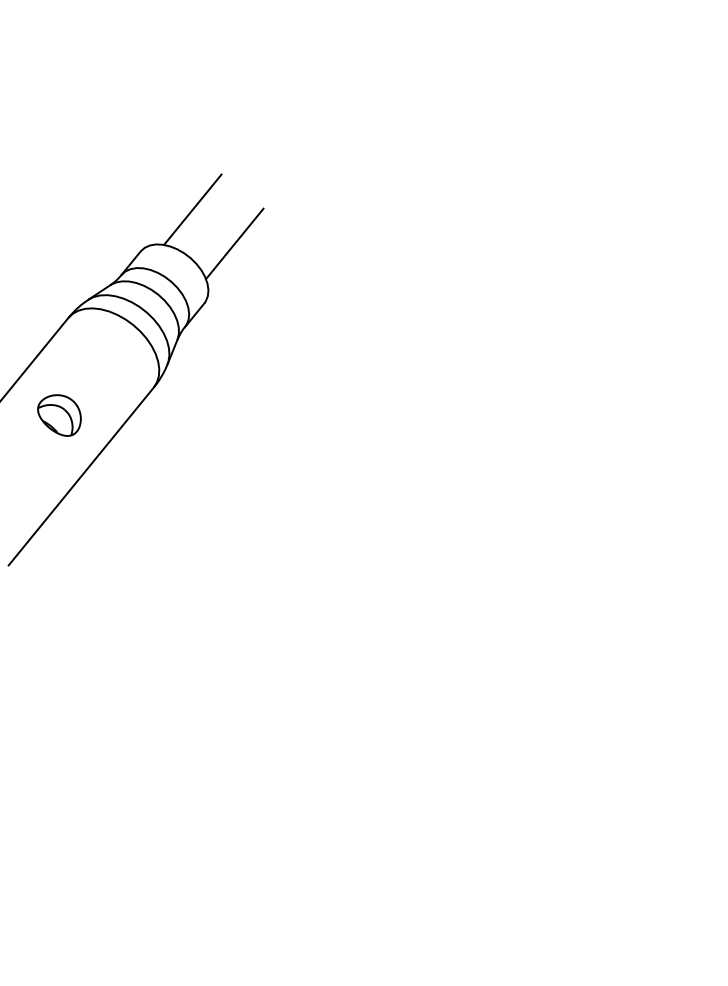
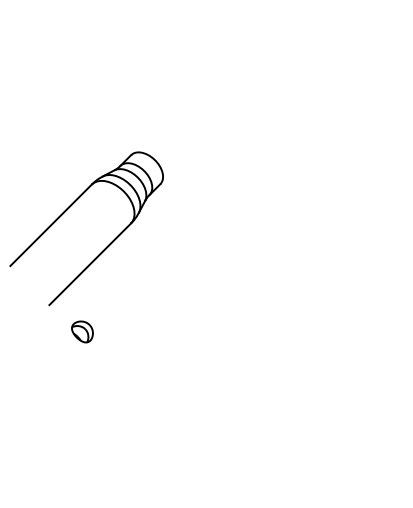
line: (193, 208) -> (159, 136), removed
line: (234, 242) -> (178, 155), removed
part: (59, 414) -> (82, 331), moved

